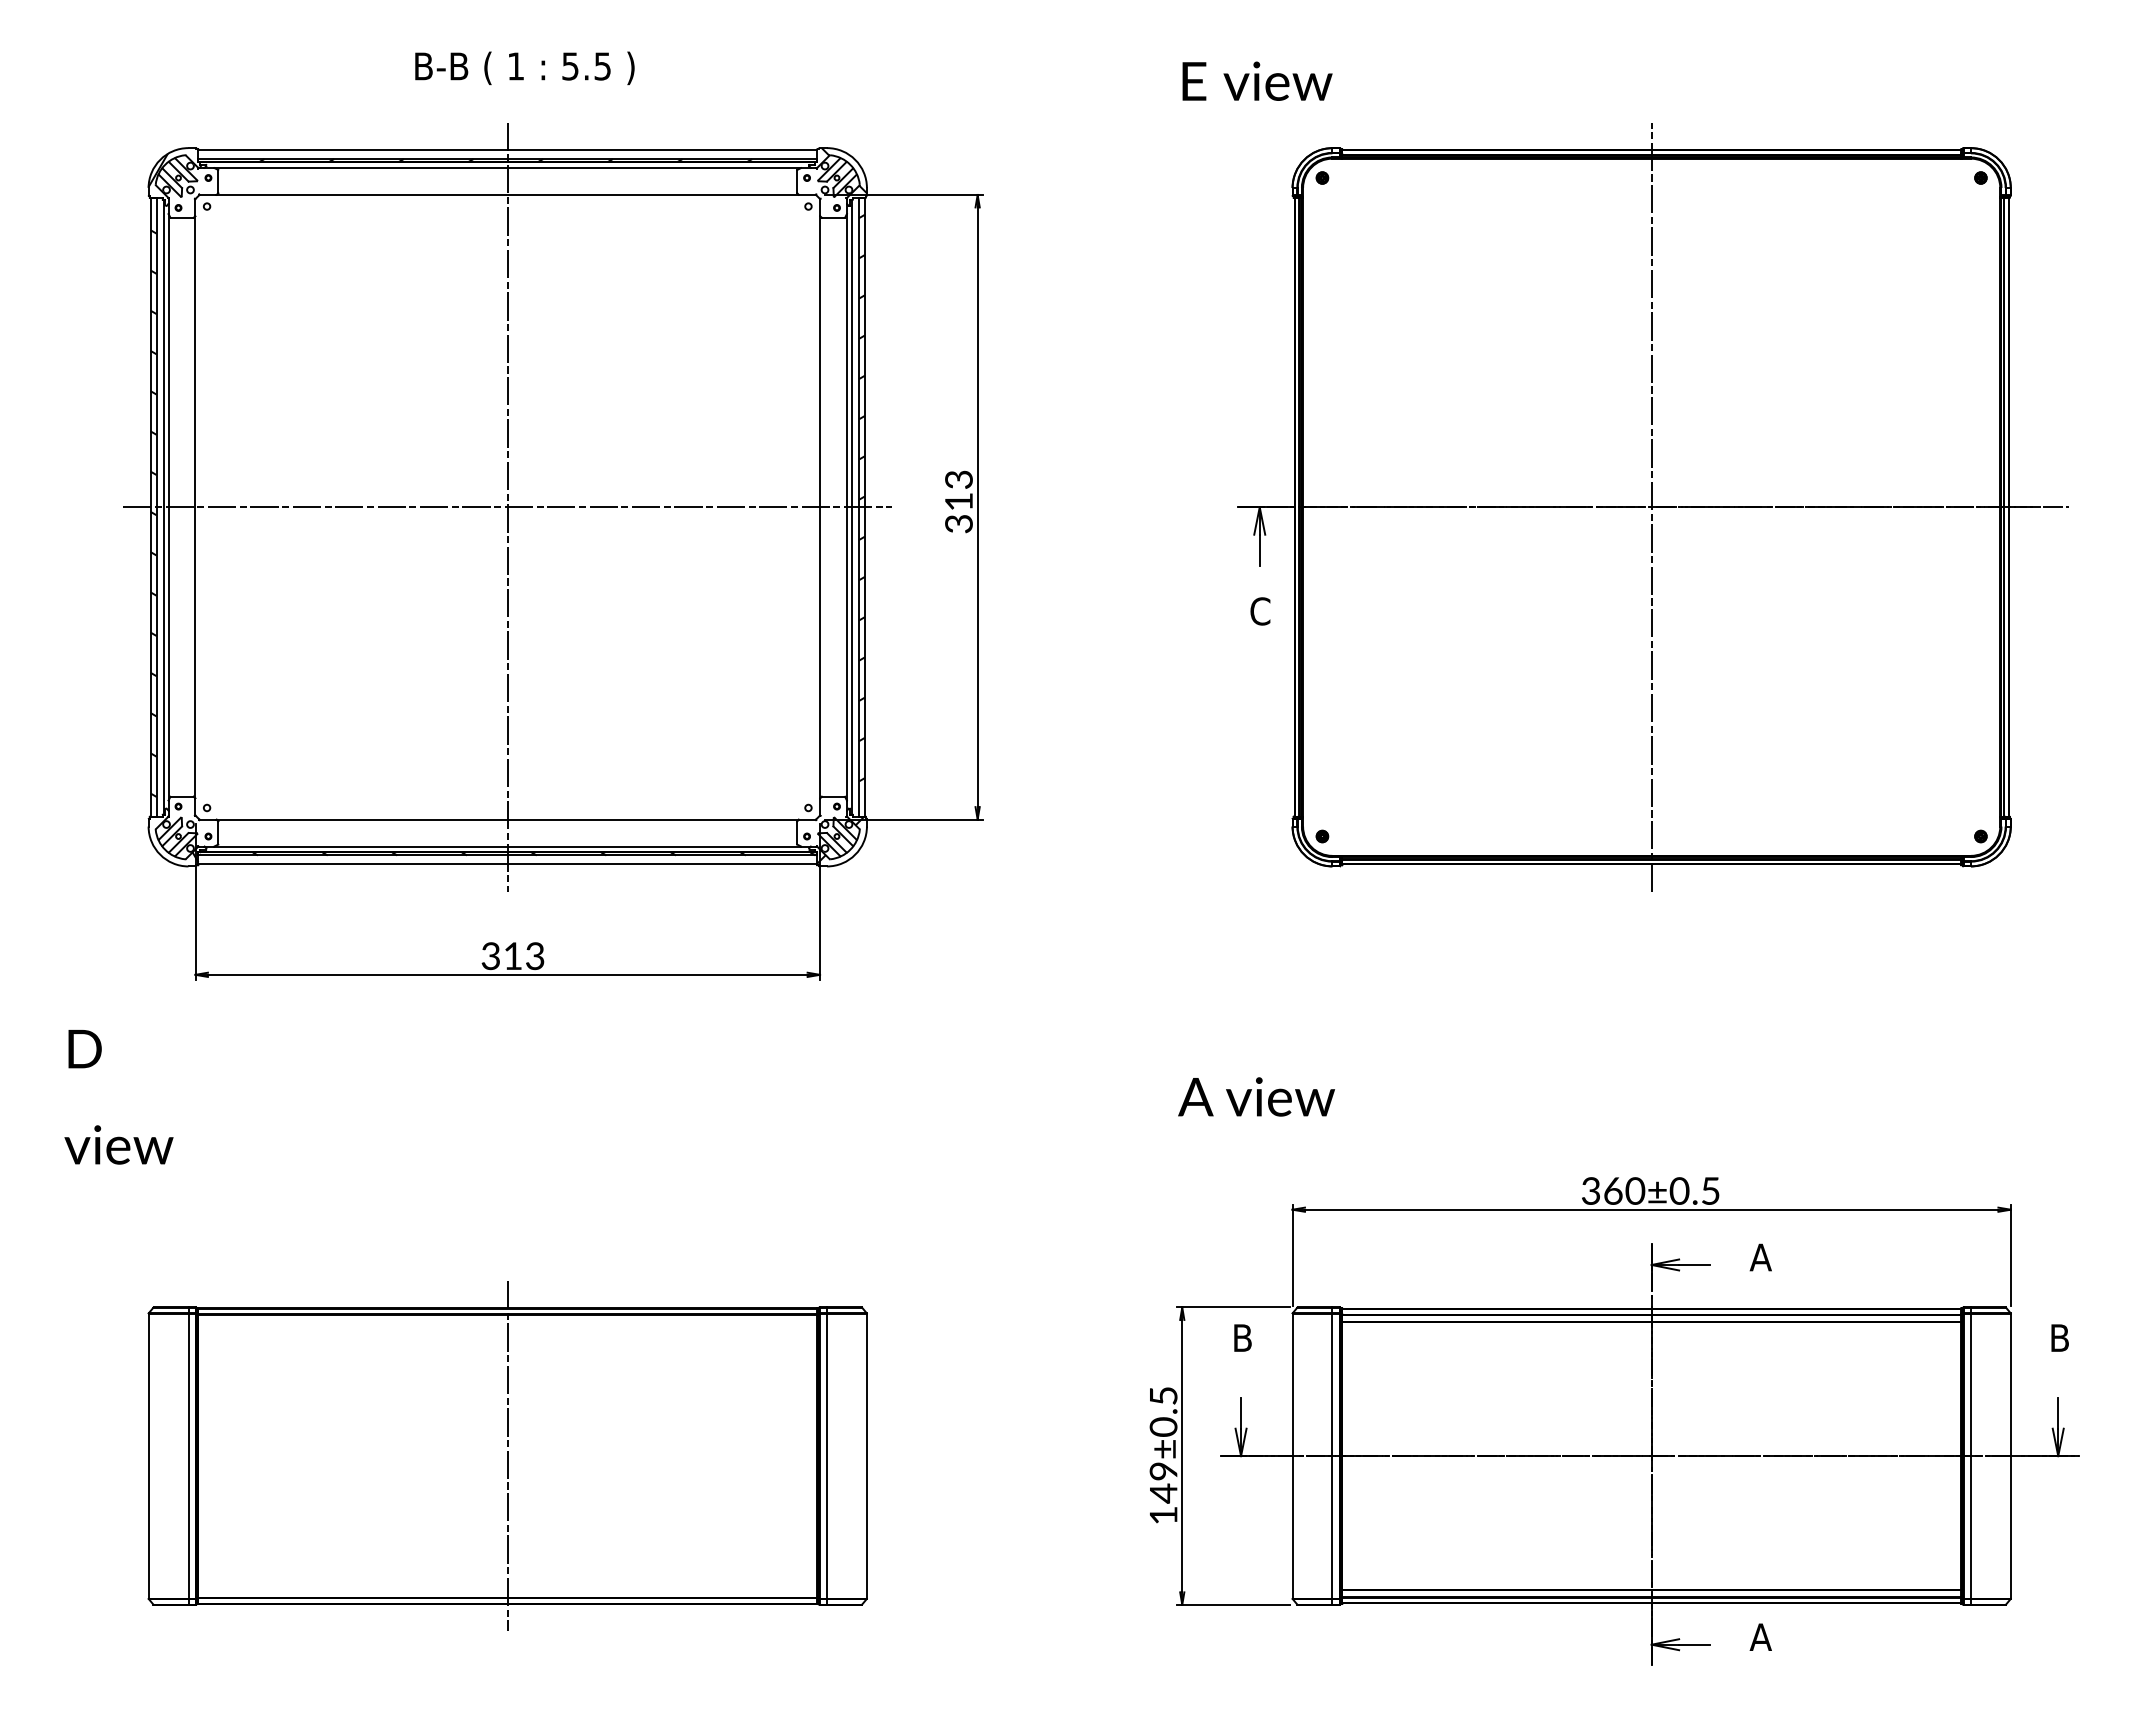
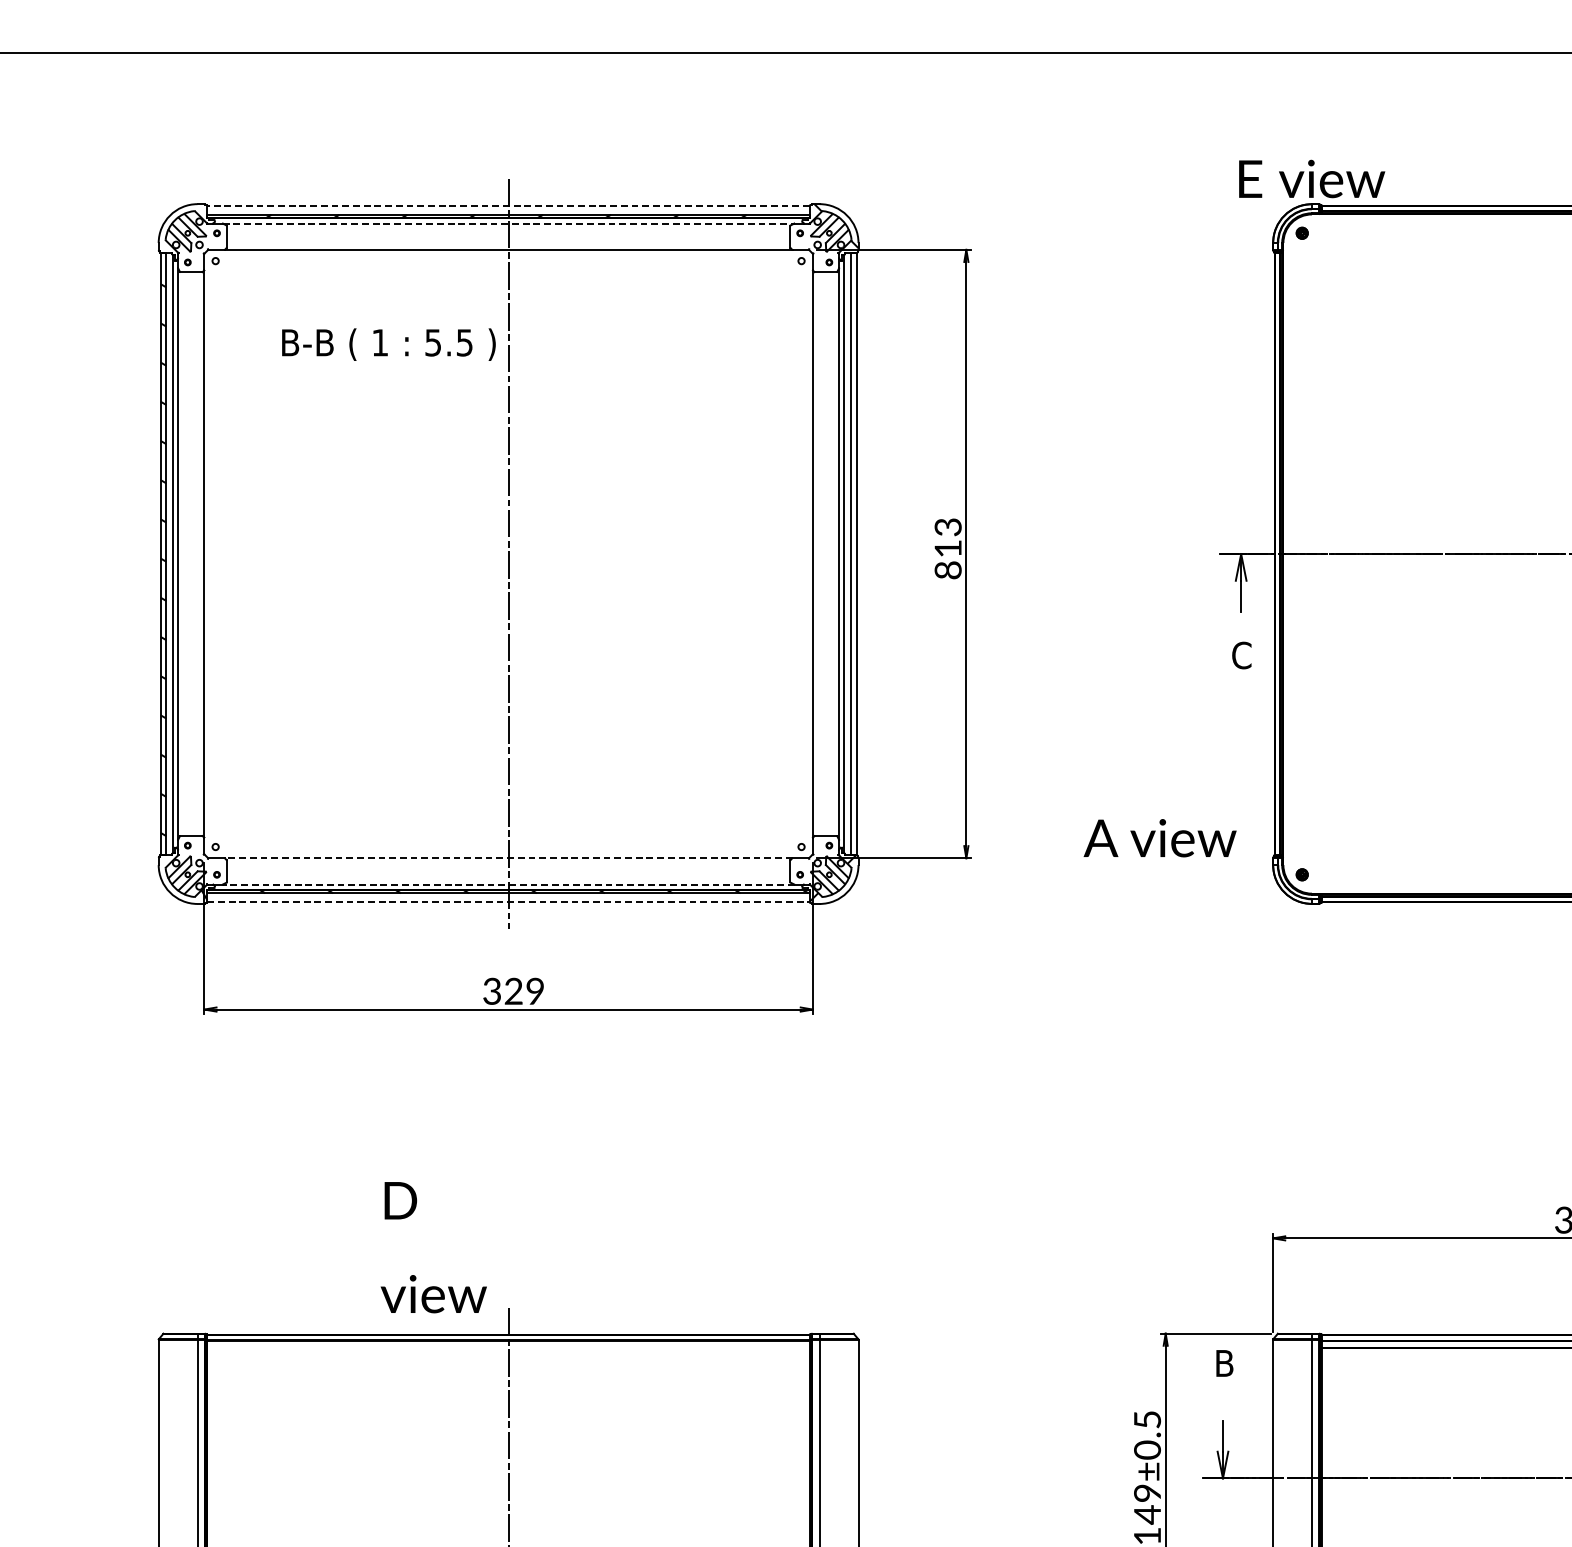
text: (524, 68) -> (388, 344), moved
text: (1257, 80) -> (1312, 178), moved
line: (507, 150) -> (508, 206), solid -> dashed
line: (508, 168) -> (509, 224), solid -> dashed
hatch: (174, 170) -> (183, 225), removed
hatch: (861, 497) -> (853, 544), removed
line: (507, 507) -> (508, 554), removed
text: (958, 523) -> (947, 569), 313 -> 813
line: (507, 819) -> (508, 858), solid -> dashed
line: (507, 846) -> (508, 884), solid -> dashed
line: (508, 864) -> (509, 902), solid -> dashed
text: (524, 956) -> (524, 991), 313 -> 329
text: (1256, 1096) -> (1160, 837), moved
text: (118, 1097) -> (433, 1247), moved

